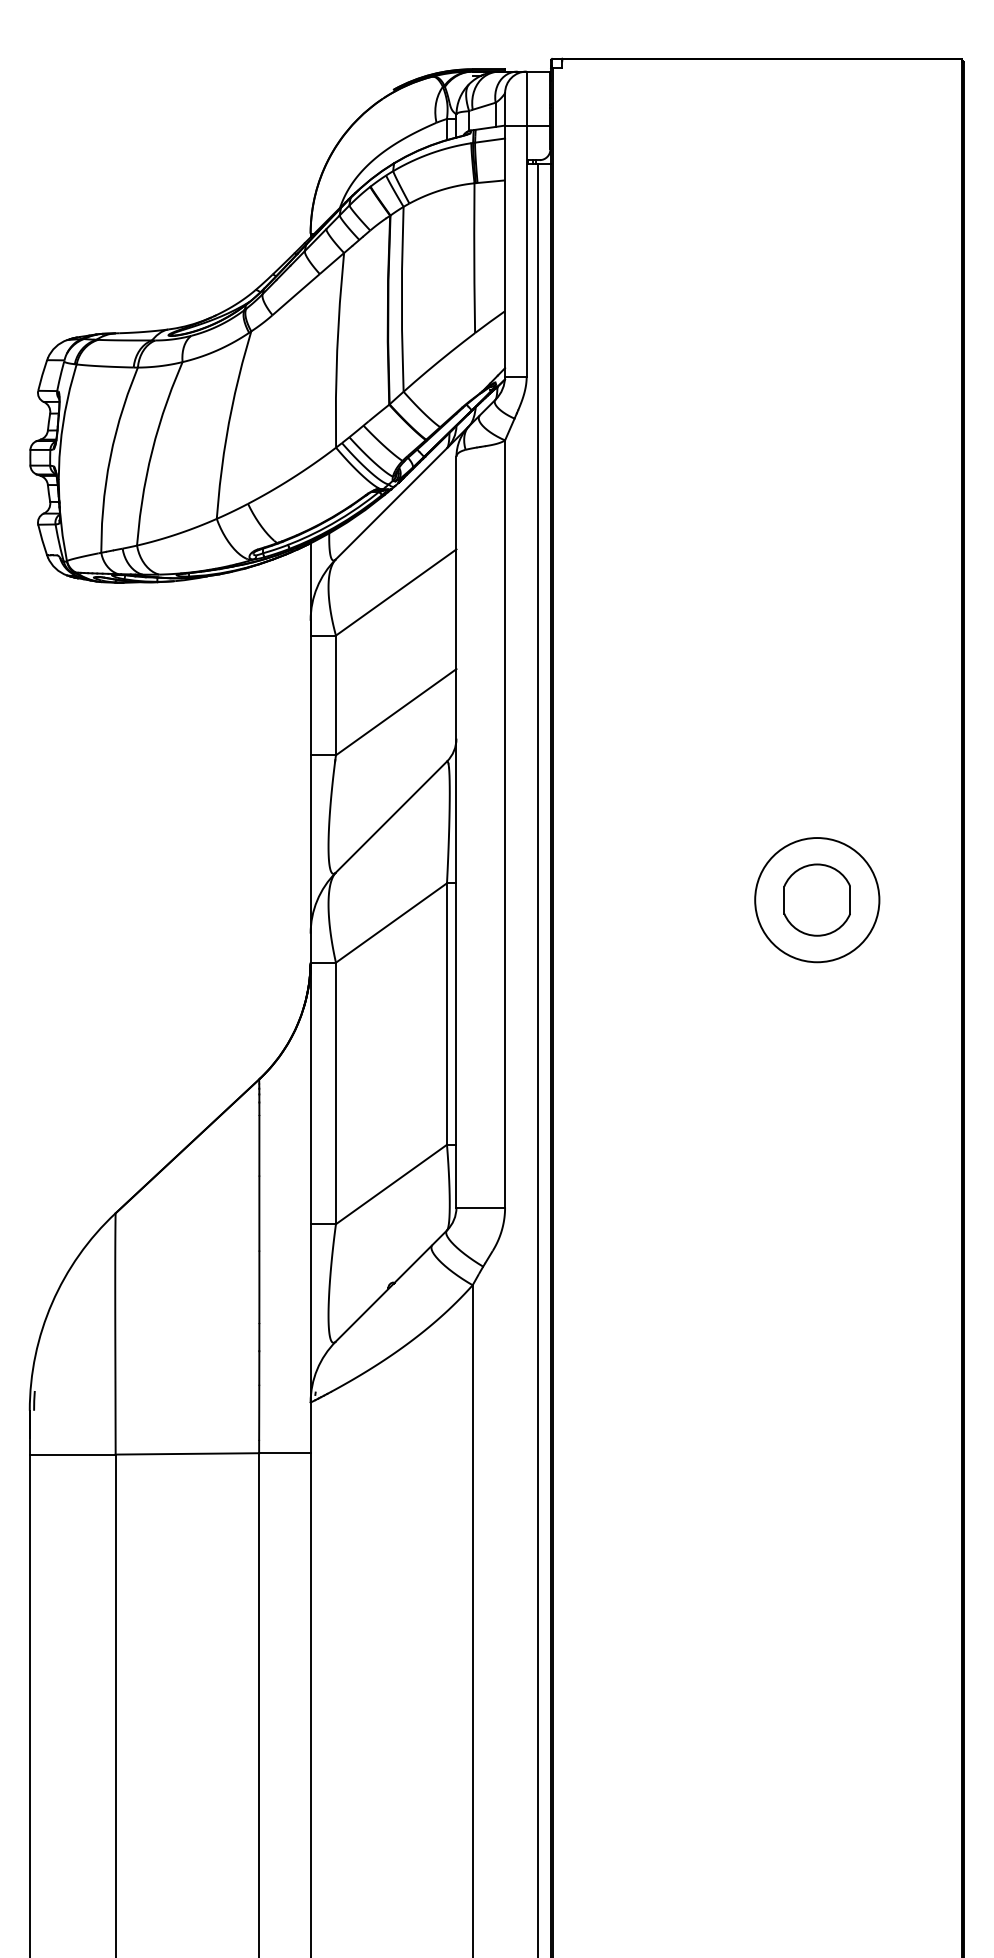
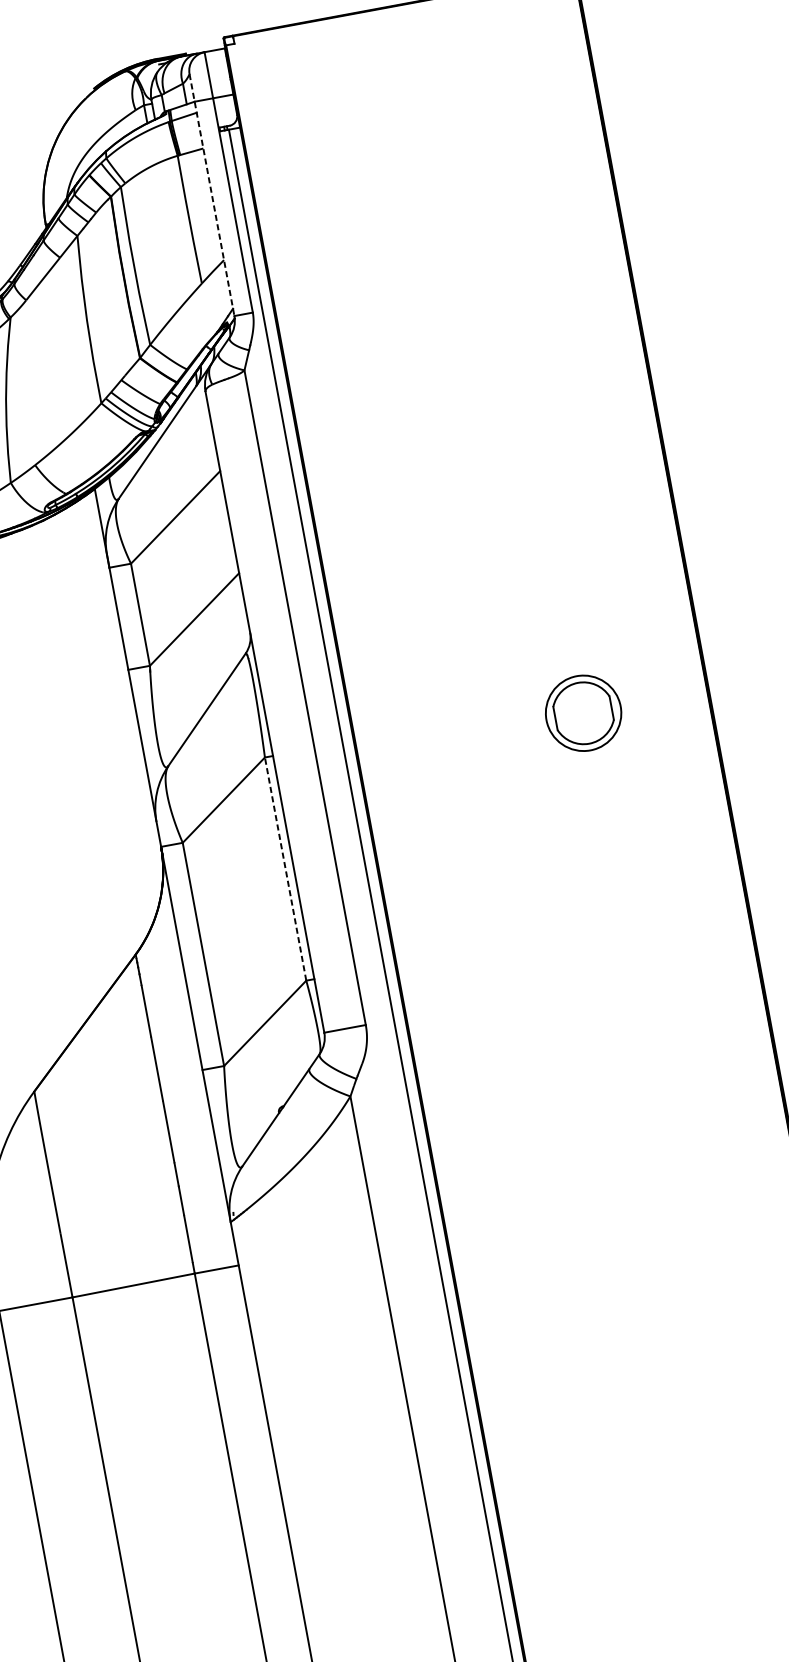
line: (505, 234) -> (212, 194), solid -> dashed
circle: (817, 900) -> (583, 713), size x0.7
line: (447, 1014) -> (286, 869), solid -> dashed

